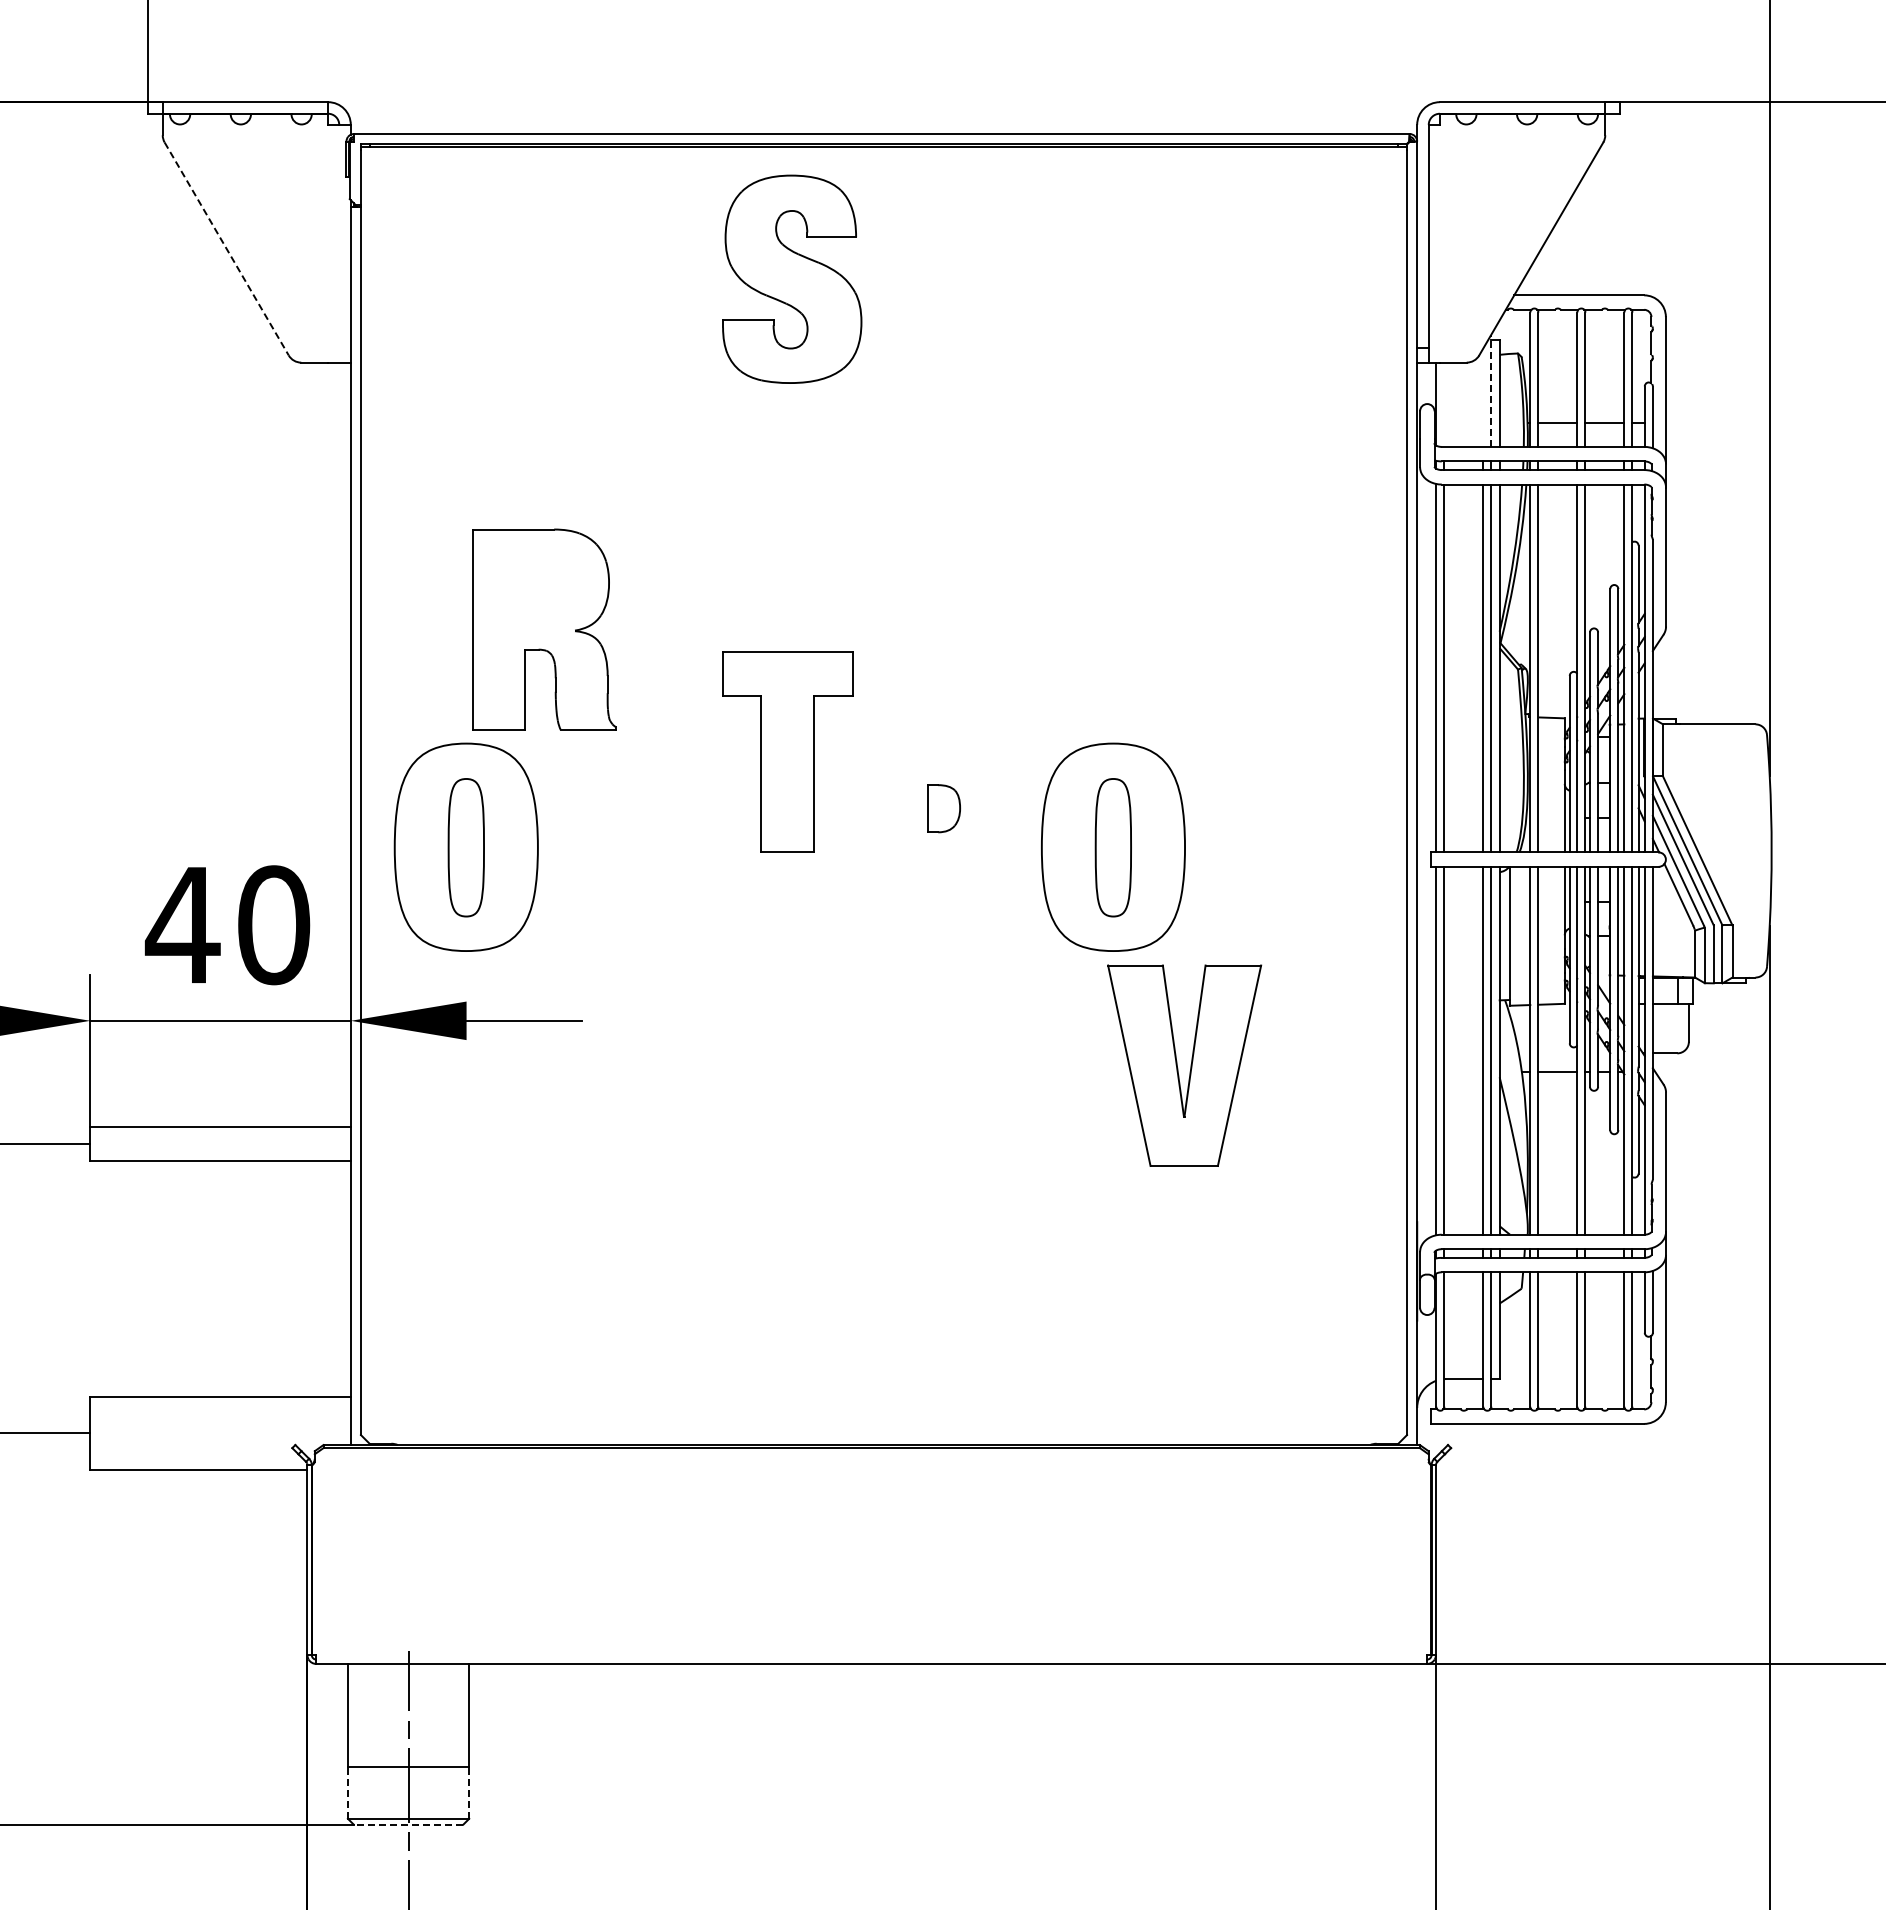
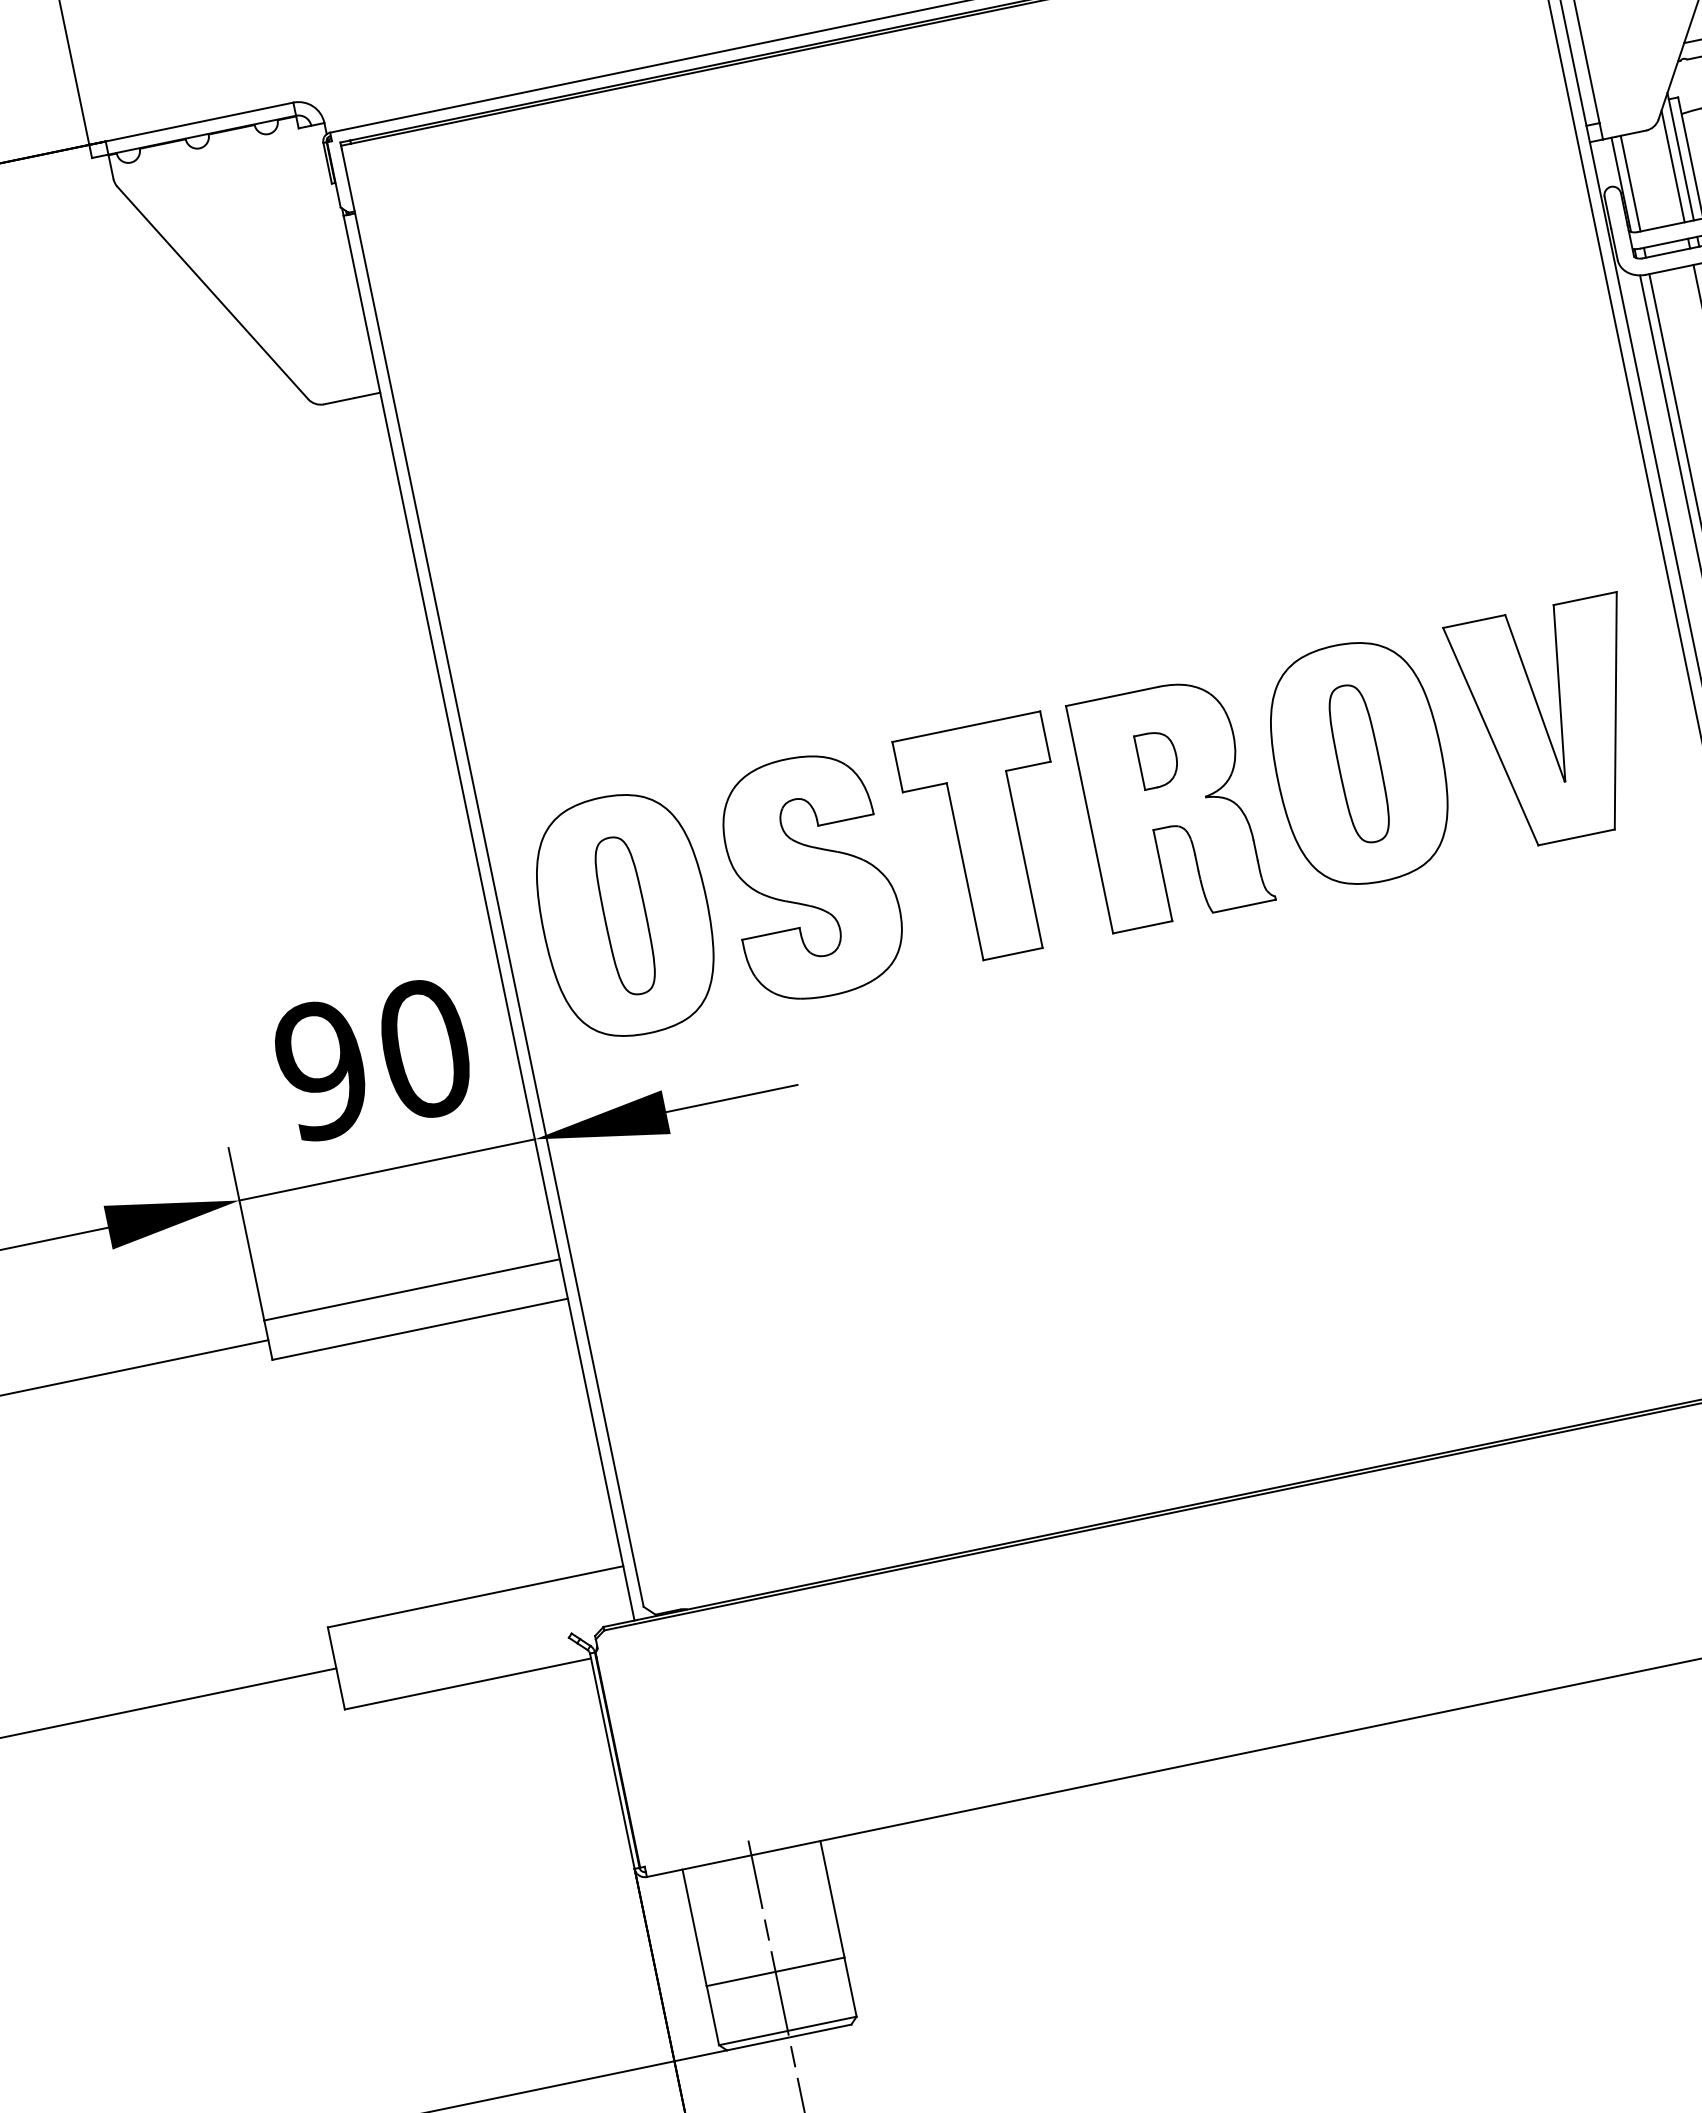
line: (226, 249) -> (212, 293), dashed -> solid
part: (792, 278) -> (811, 875), moved
line: (1491, 390) -> (1680, 156), dashed -> solid
line: (1483, 397) -> (1673, 166), added
line: (1444, 404) -> (1630, 183), added
part: (544, 629) -> (1171, 802), moved
part: (787, 751) -> (989, 840), moved
text: (182, 925) -> (321, 1070), 40 -> 90
part: (1184, 1065) -> (1553, 723), moved
line: (347, 1792) -> (712, 2015), dashed -> solid
line: (469, 1792) -> (850, 1986), dashed -> solid
line: (408, 1824) -> (789, 2037), dashed -> solid

